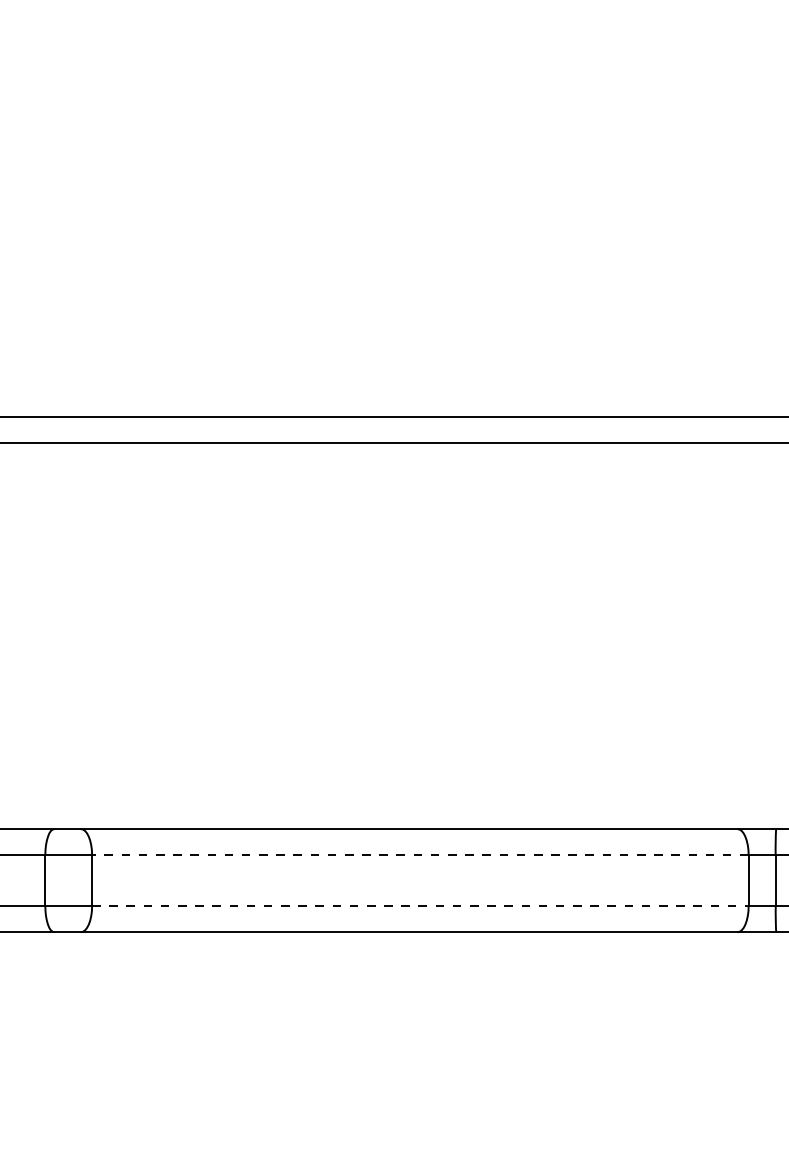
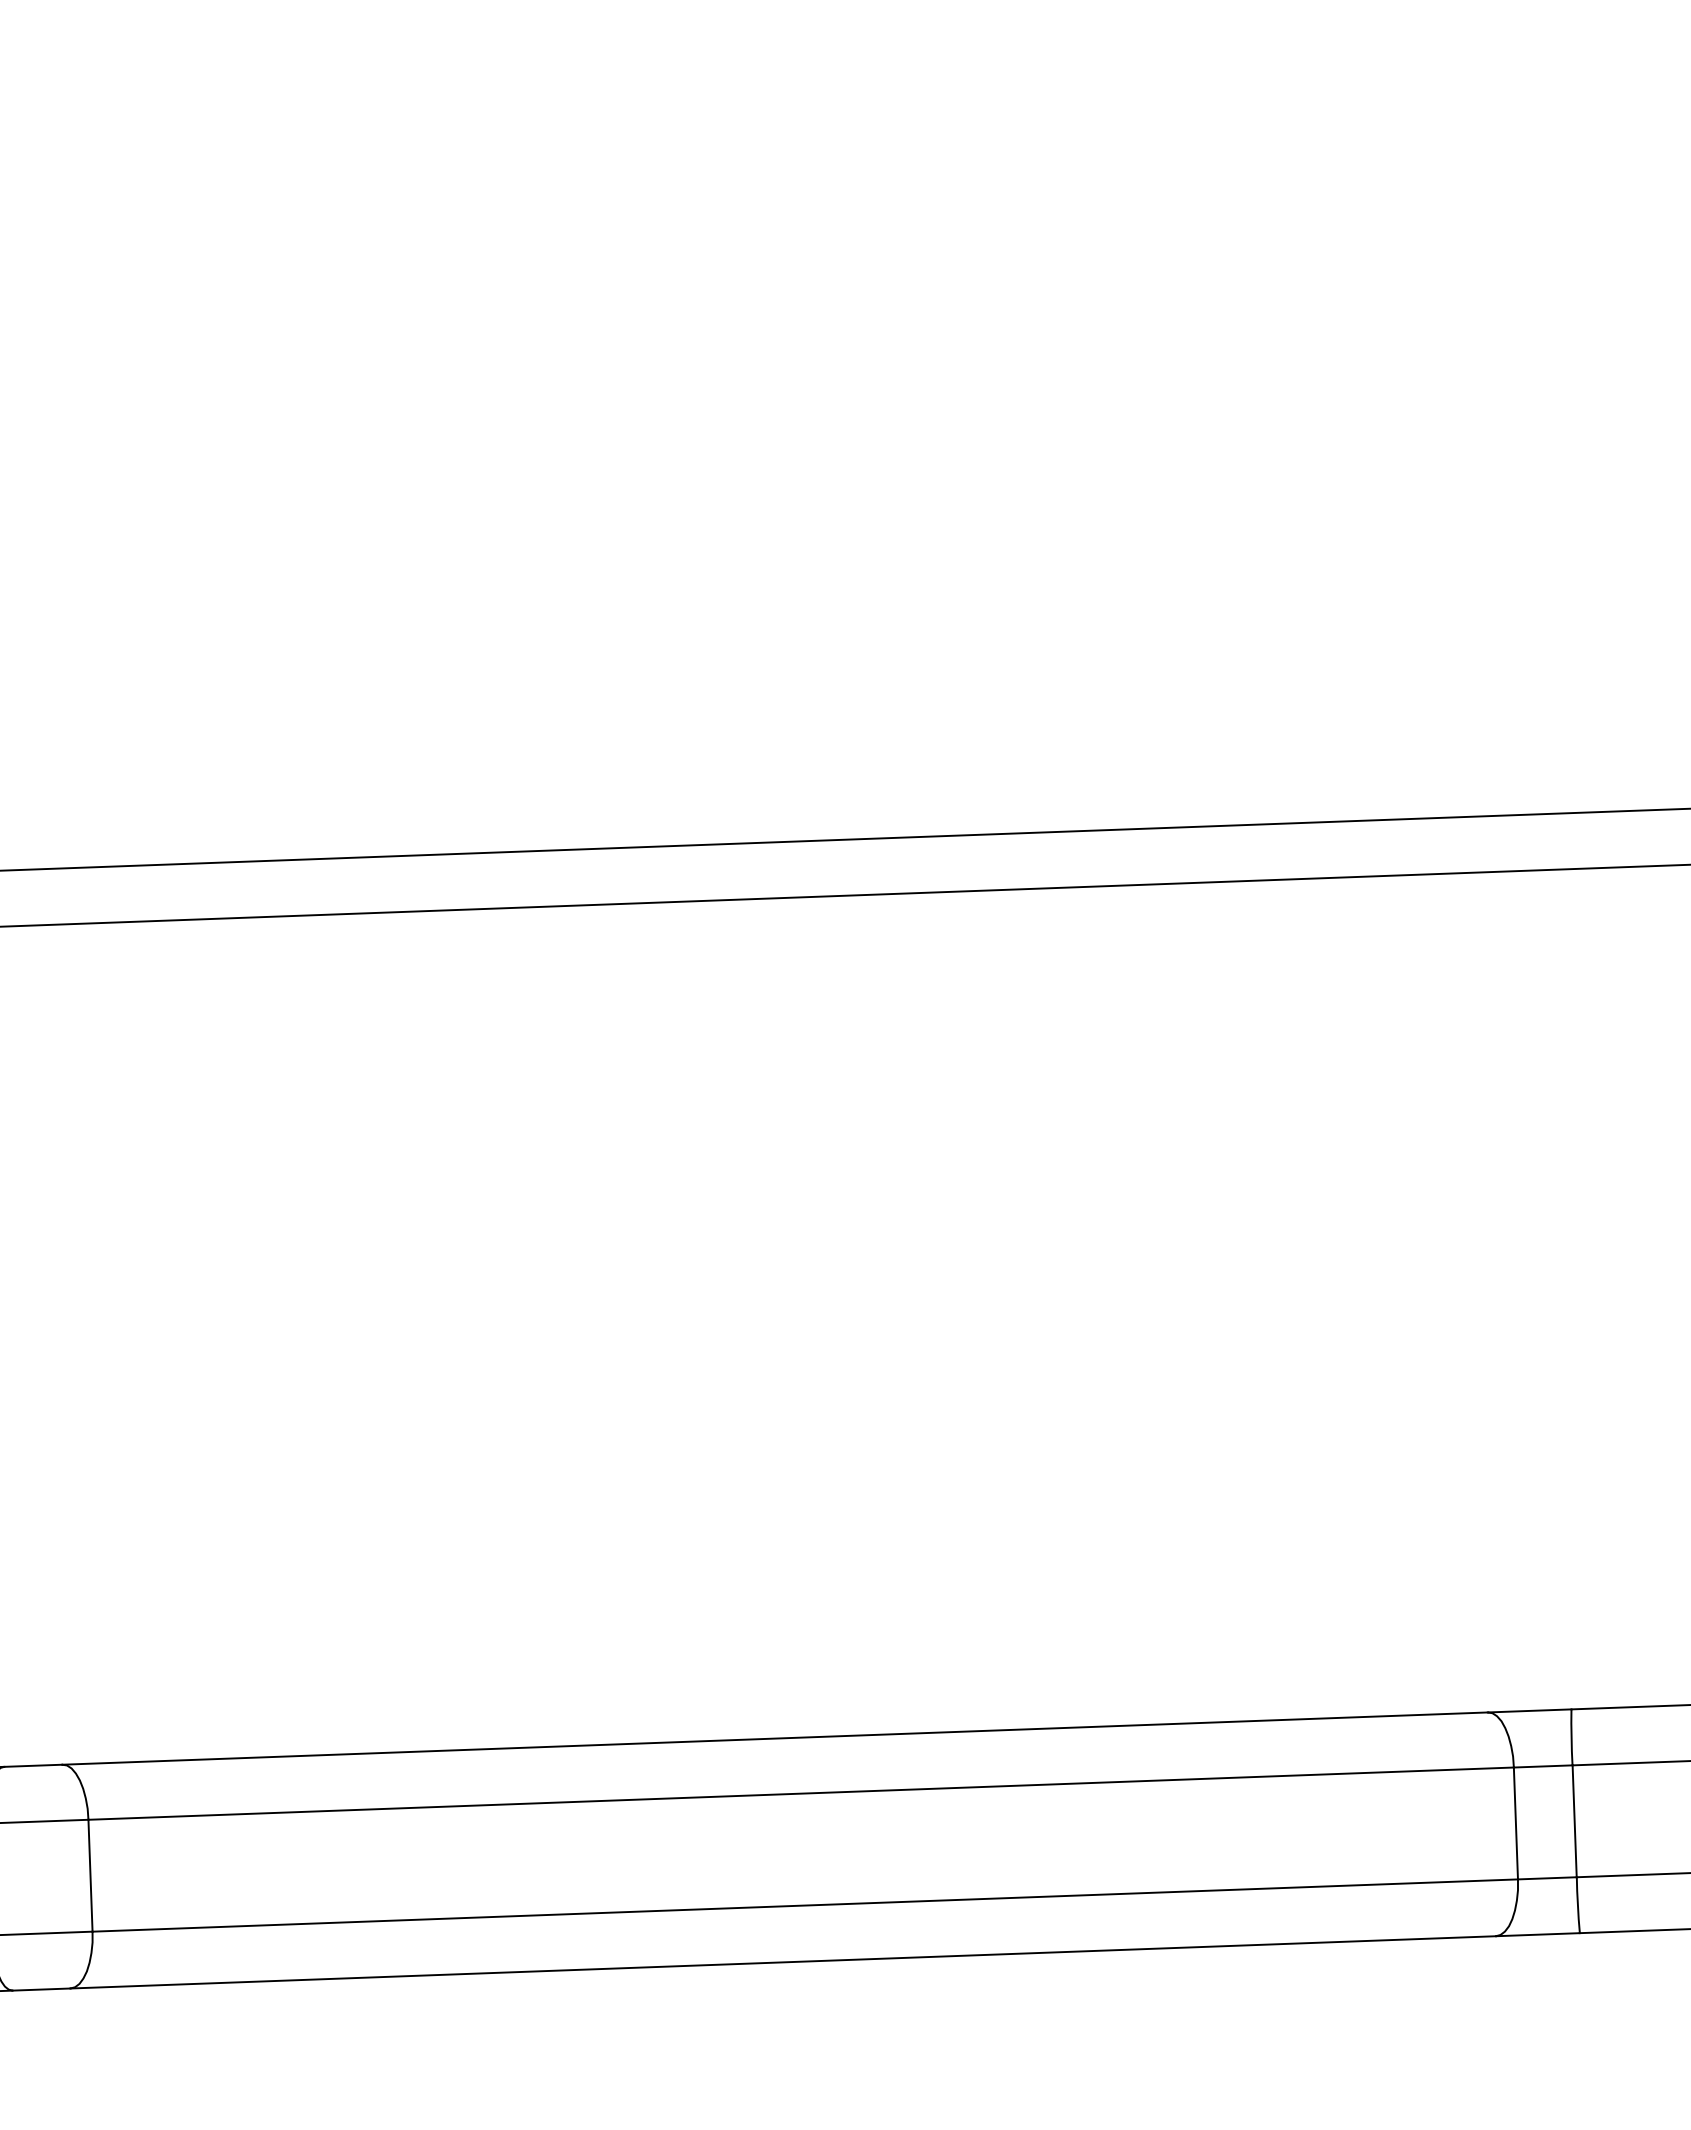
line: (419, 854) -> (799, 1792), dashed -> solid
line: (420, 906) -> (805, 1905), dashed -> solid

